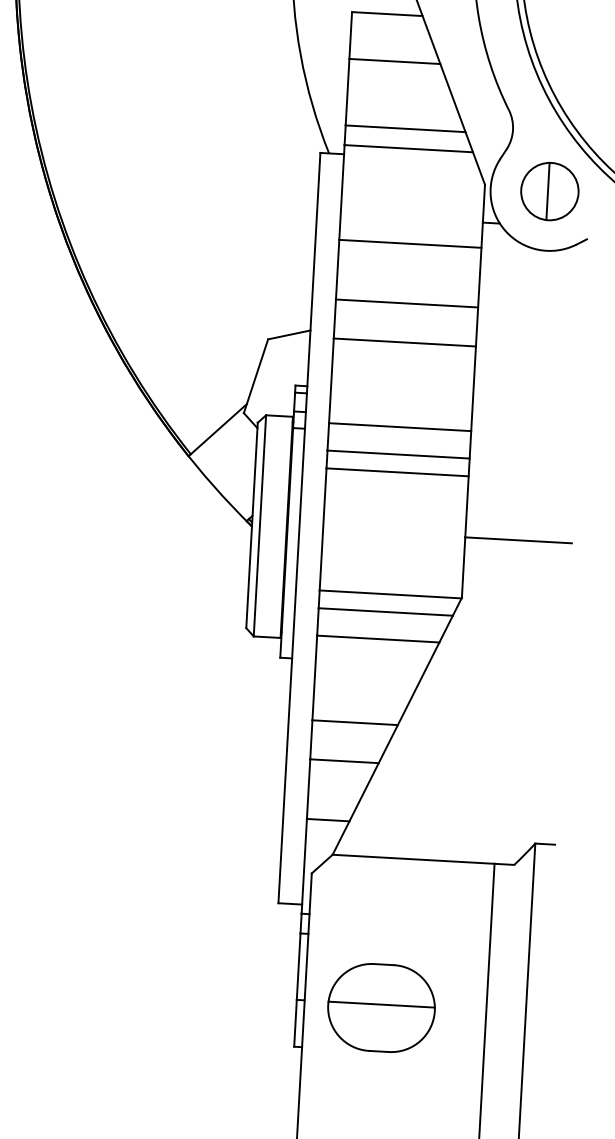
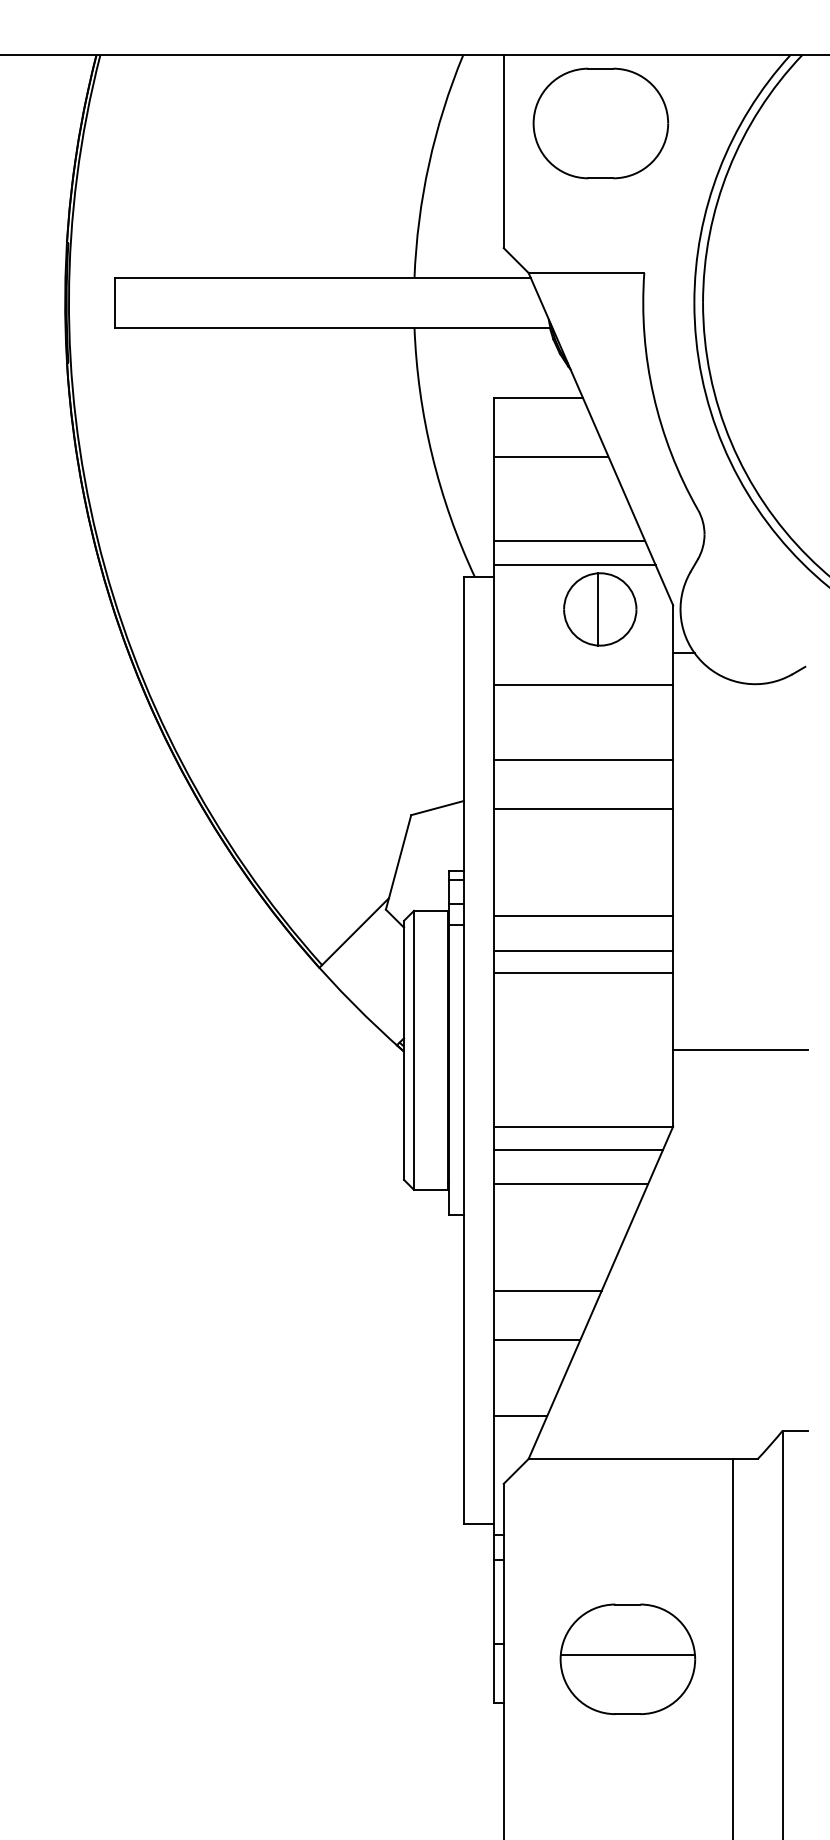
part: (550, 191) -> (600, 609), moved
part: (381, 1007) -> (627, 1658), moved

